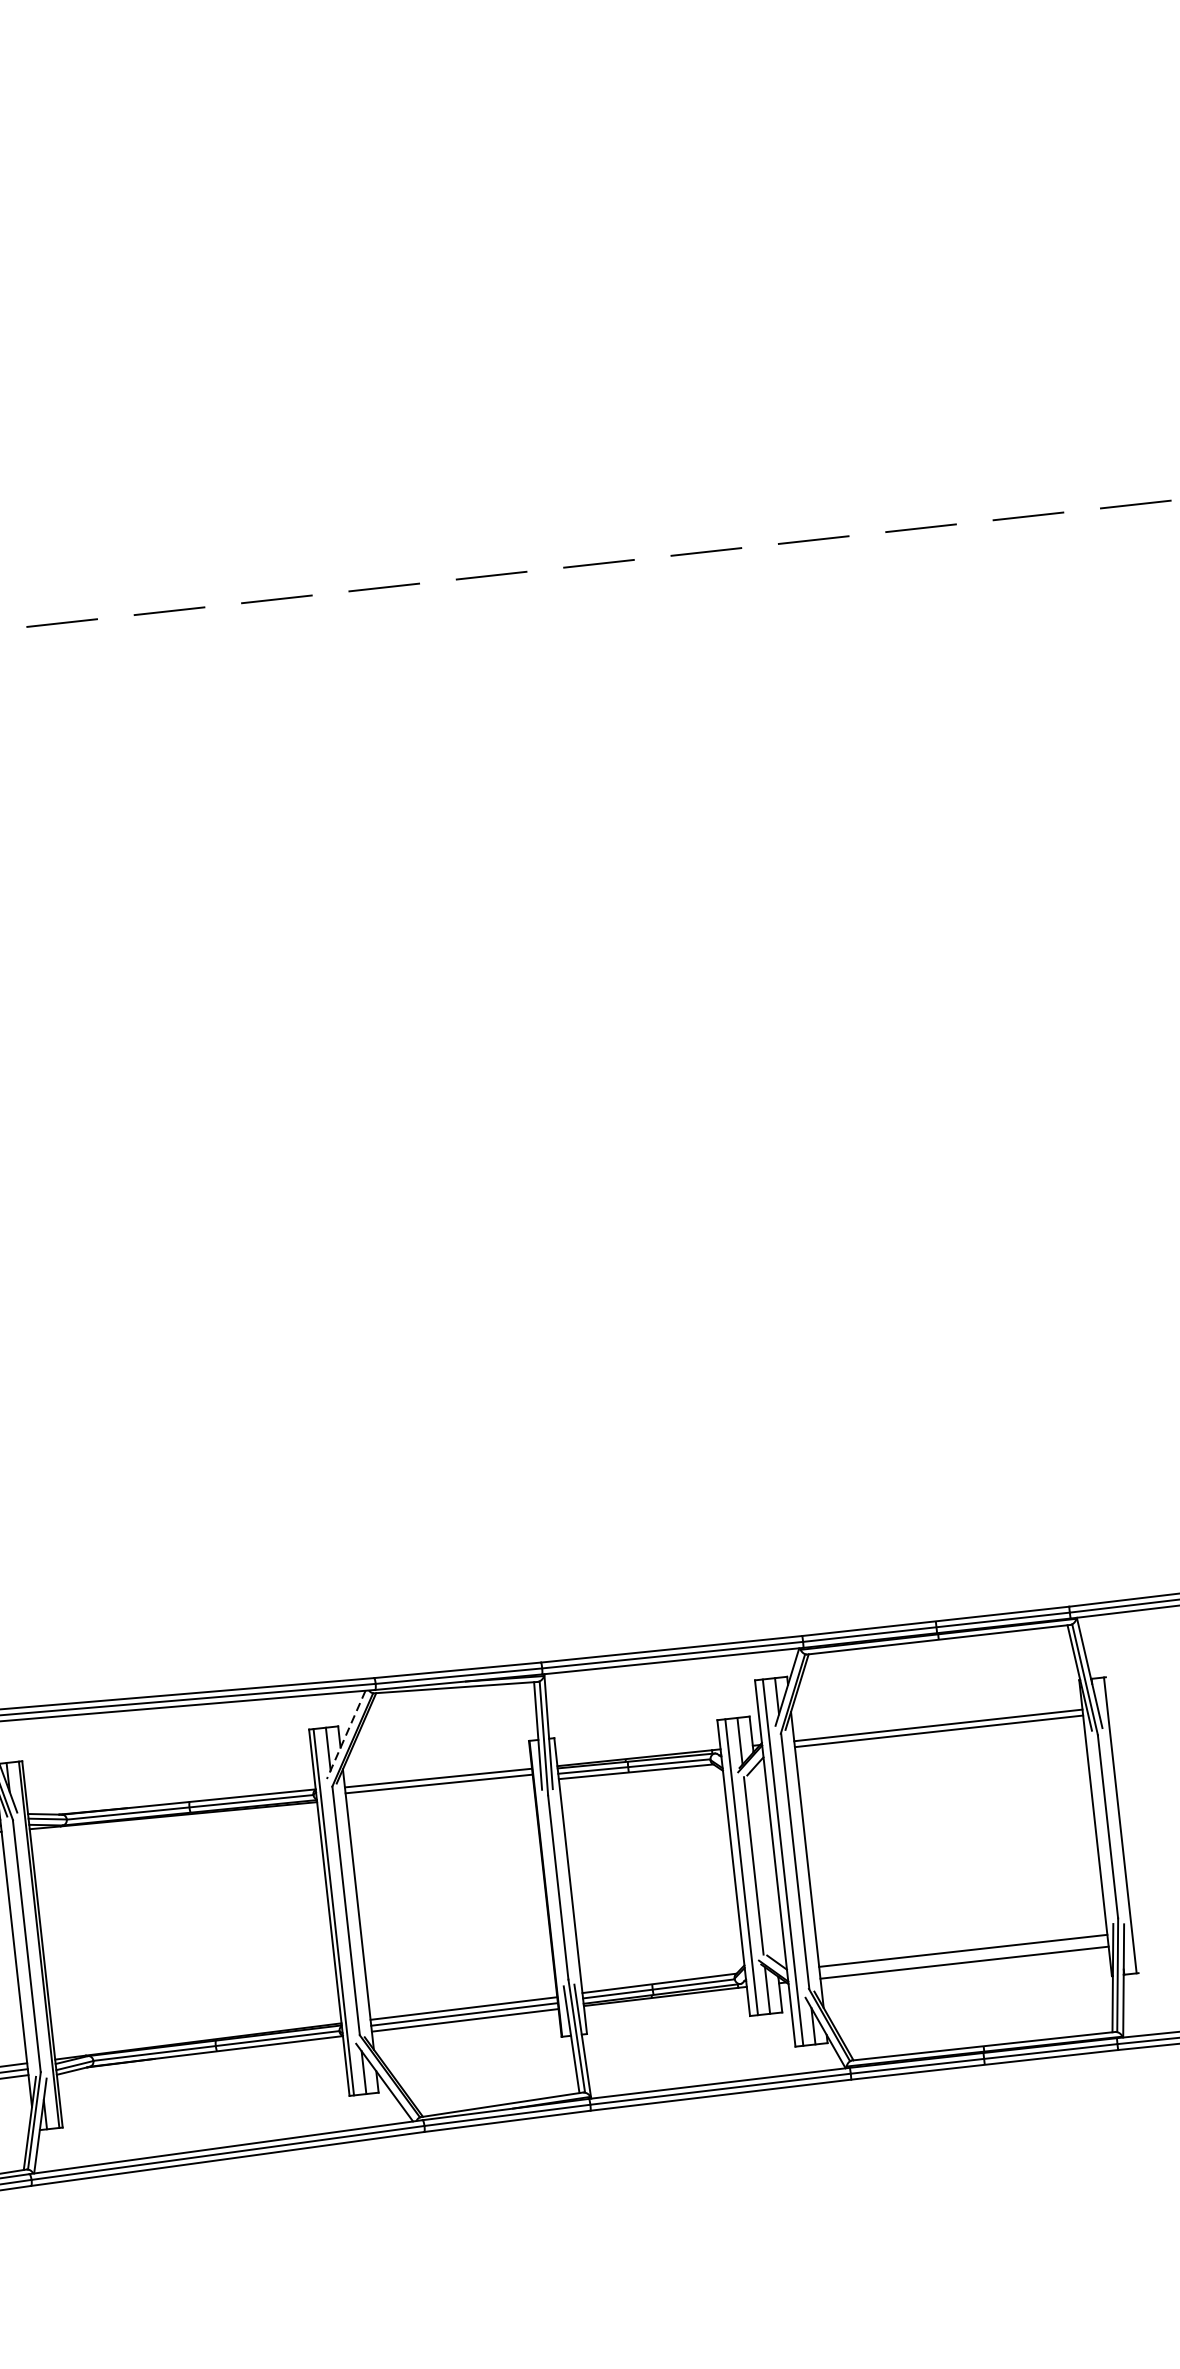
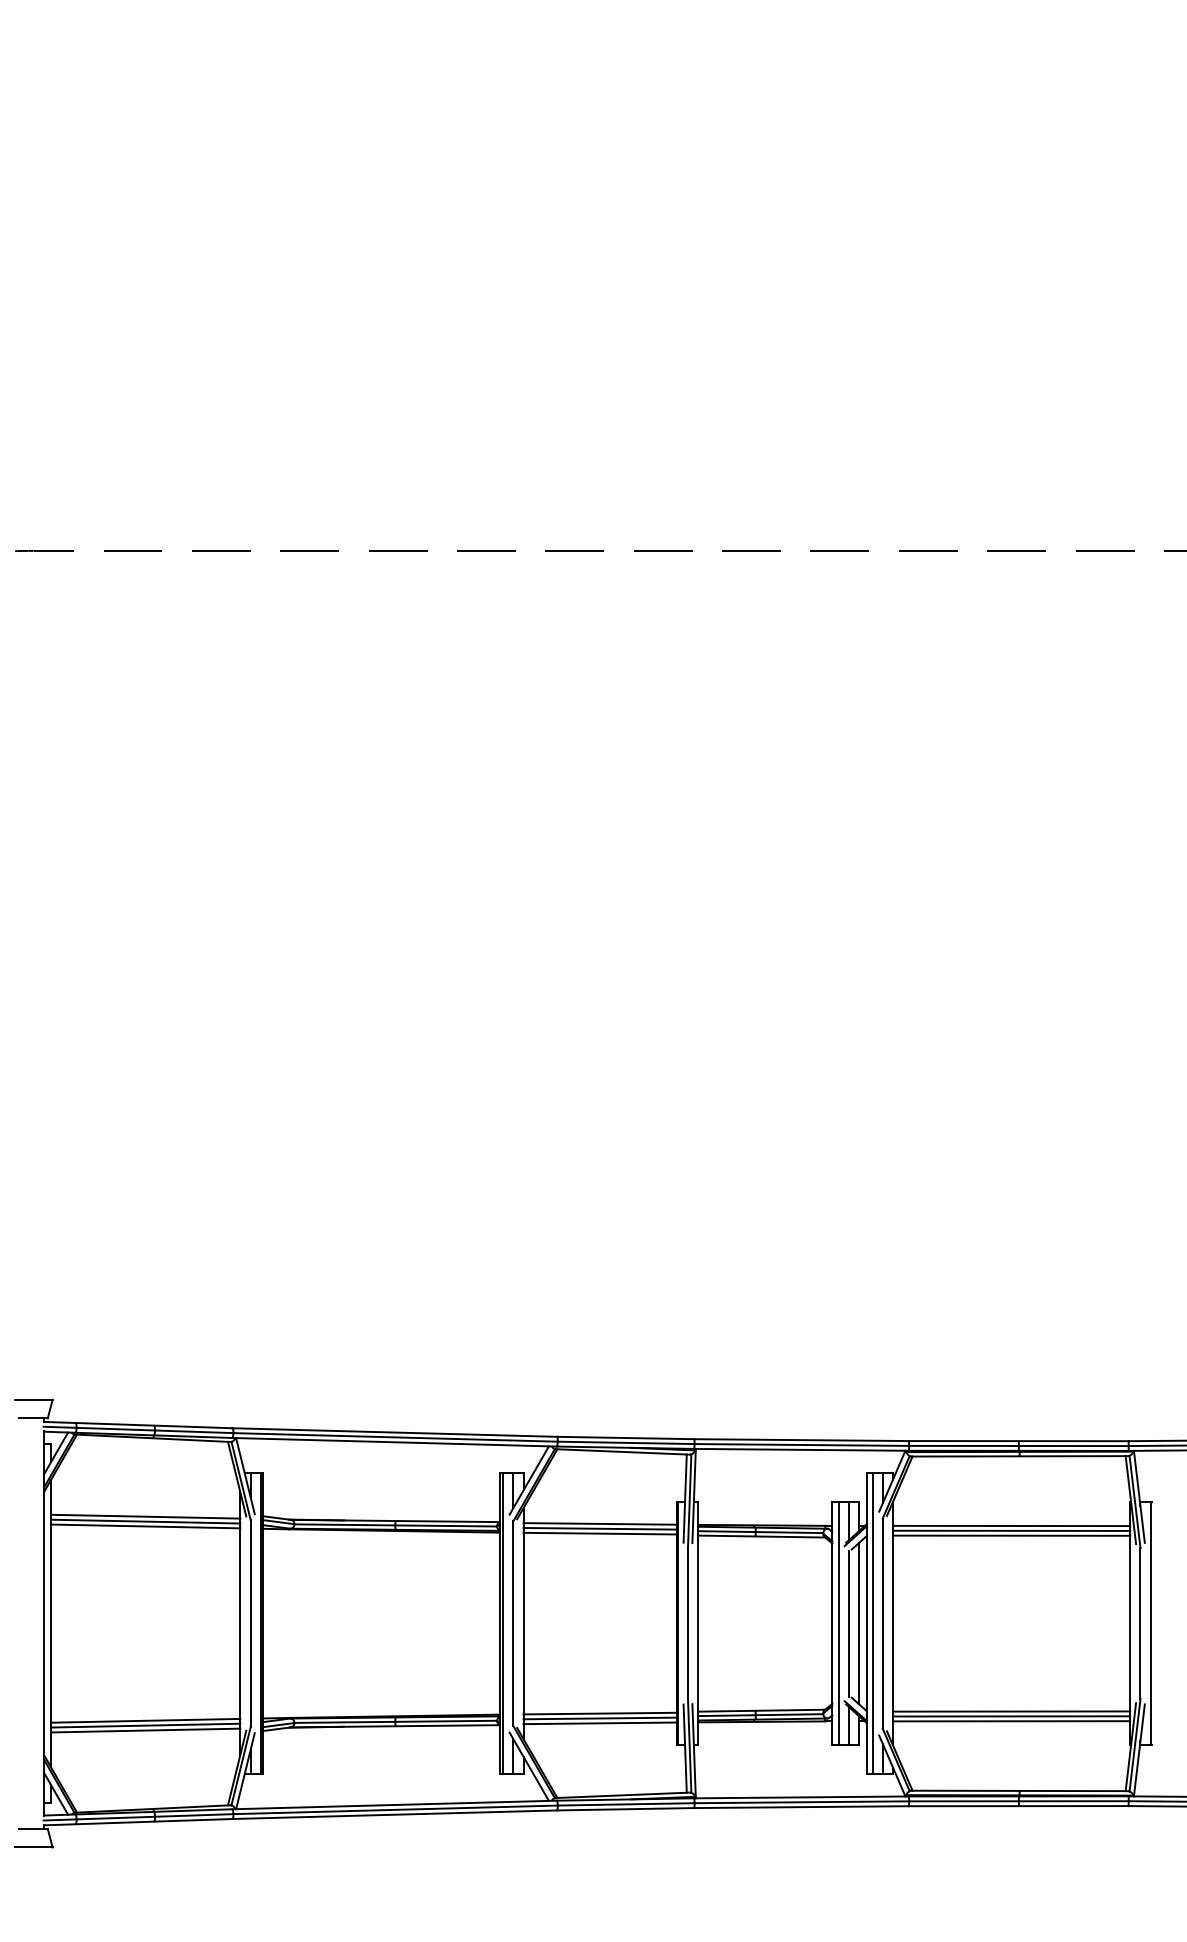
line: (346, 1734) -> (529, 1480), dashed -> solid
line: (939, 1737) -> (1011, 1535), added
line: (439, 1789) -> (600, 1533), added
line: (765, 1864) -> (858, 1623), added
line: (963, 1956) -> (1011, 1716), added

